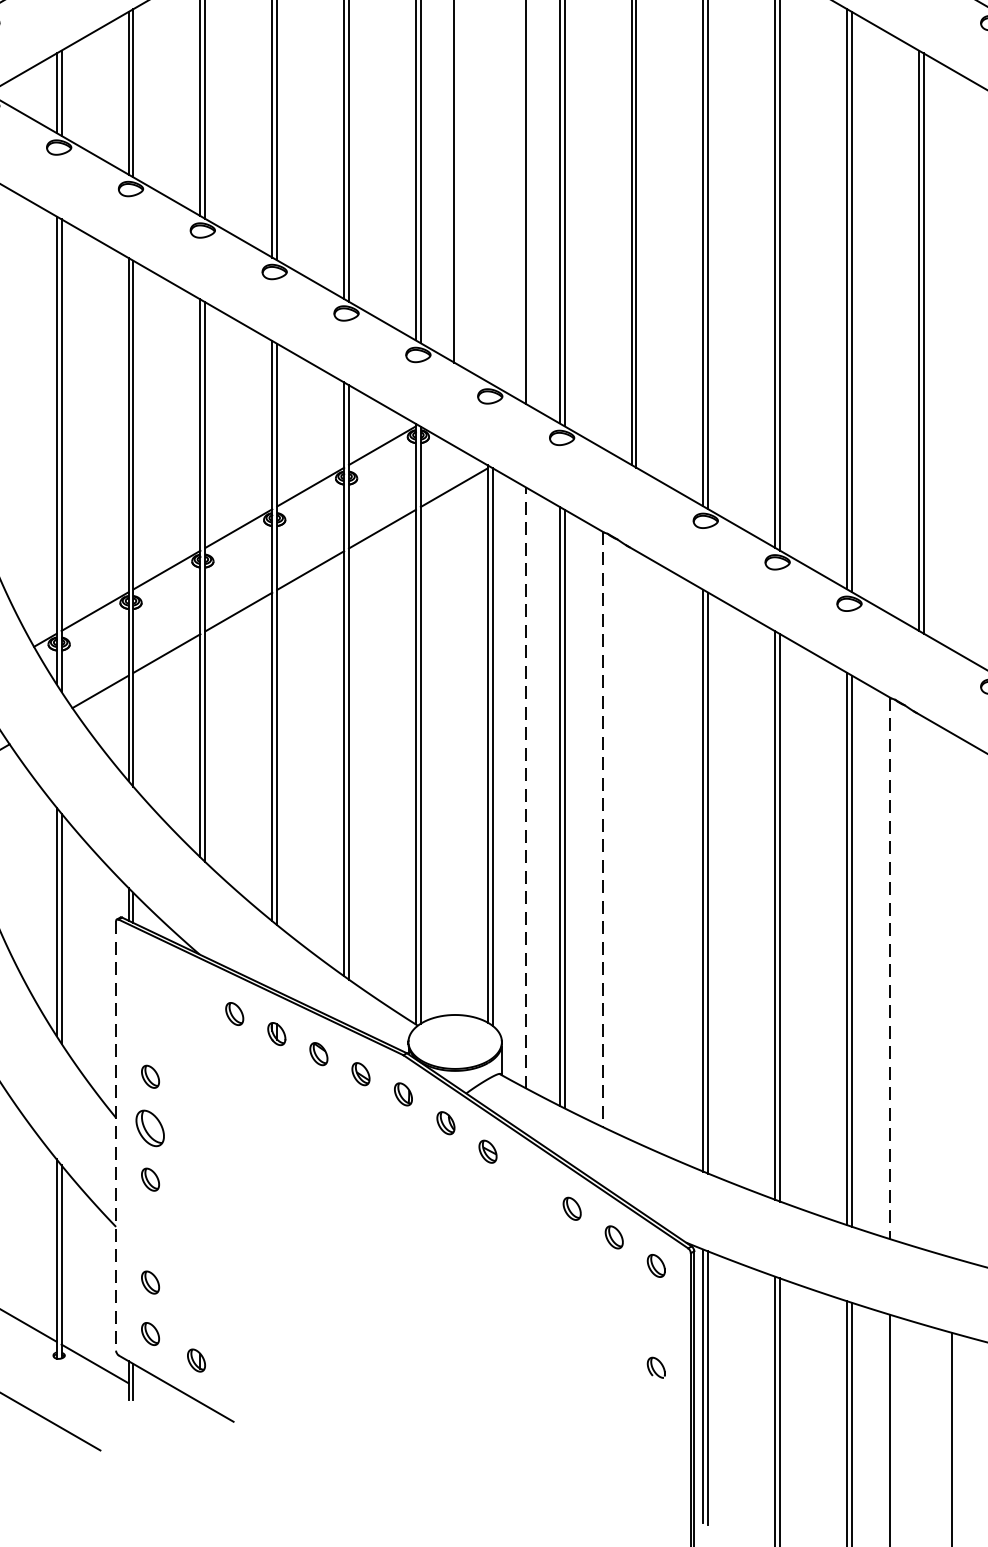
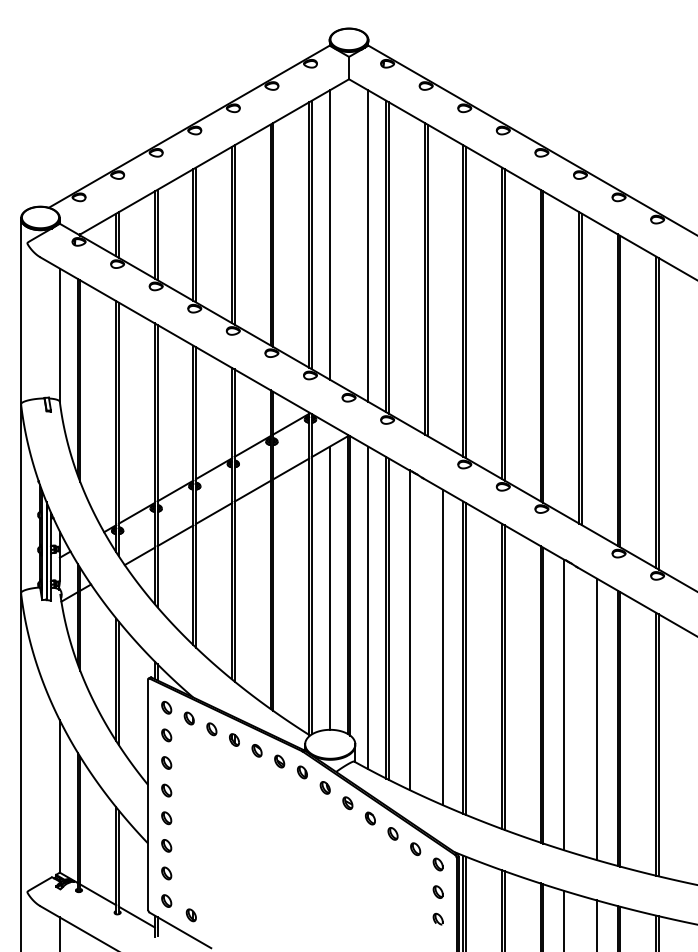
line: (453, 749) -> (329, 587), added
line: (526, 787) -> (368, 607), dashed -> solid
line: (602, 829) -> (409, 630), dashed -> solid
line: (664, 861) -> (442, 647), added
line: (889, 969) -> (563, 705), dashed -> solid
part: (150, 973) -> (166, 707), added
part: (191, 993) -> (188, 718), added
line: (953, 995) -> (597, 719), added
part: (150, 1025) -> (166, 735), added
part: (150, 1128) -> (166, 790), size x0.62
line: (116, 1137) -> (148, 795), dashed -> solid
part: (530, 1180) -> (370, 818), added
part: (150, 1230) -> (166, 845), added
part: (655, 1316) -> (437, 891), added

